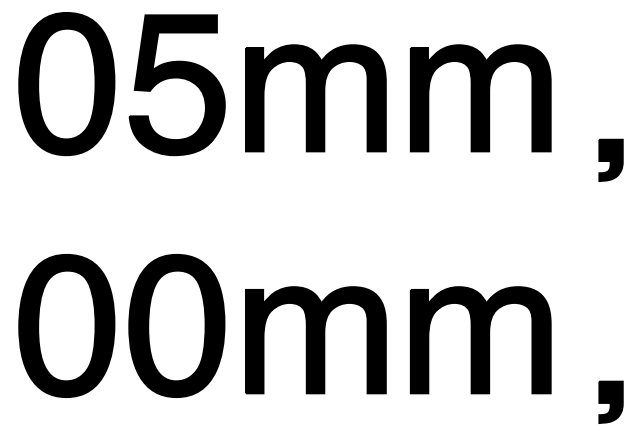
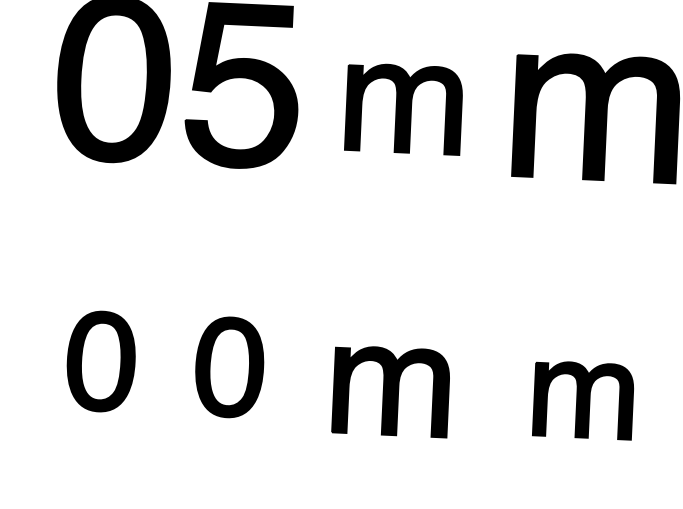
part: (315, 98) -> (403, 109), size x0.7
part: (66, 325) -> (100, 360), size x0.6
part: (176, 325) -> (229, 366), size x0.6
part: (315, 340) -> (390, 391), size x0.7
part: (480, 340) -> (583, 400), size x0.6

